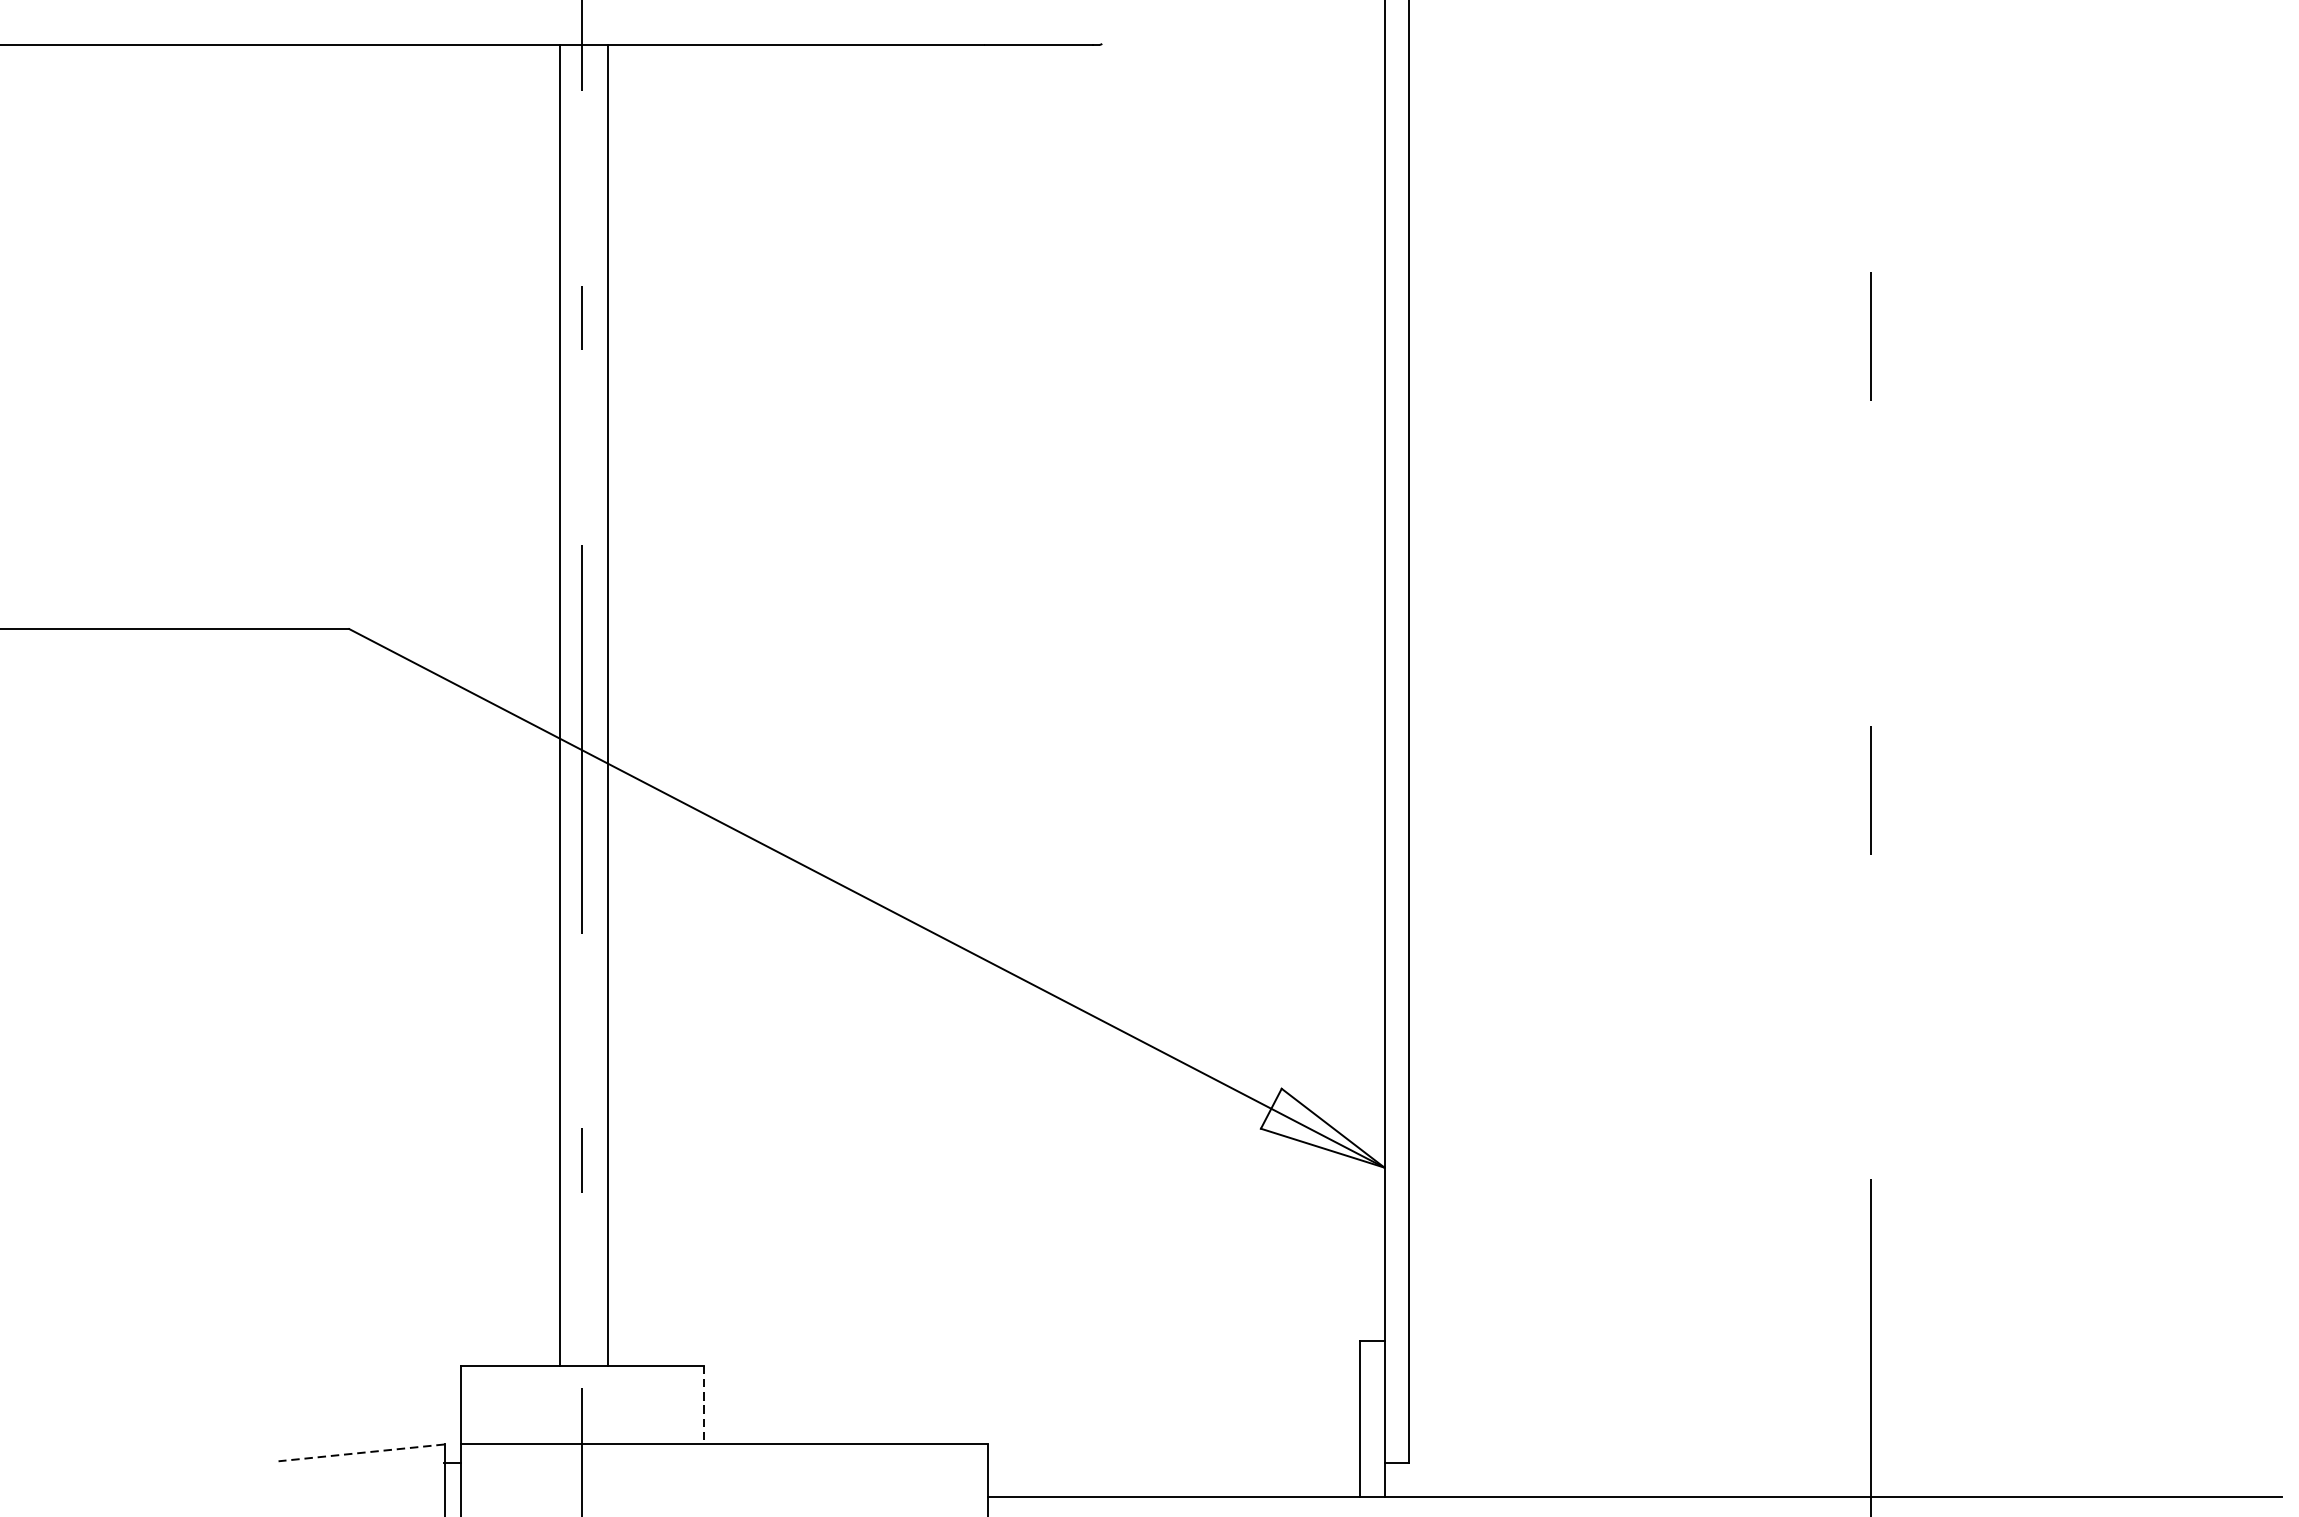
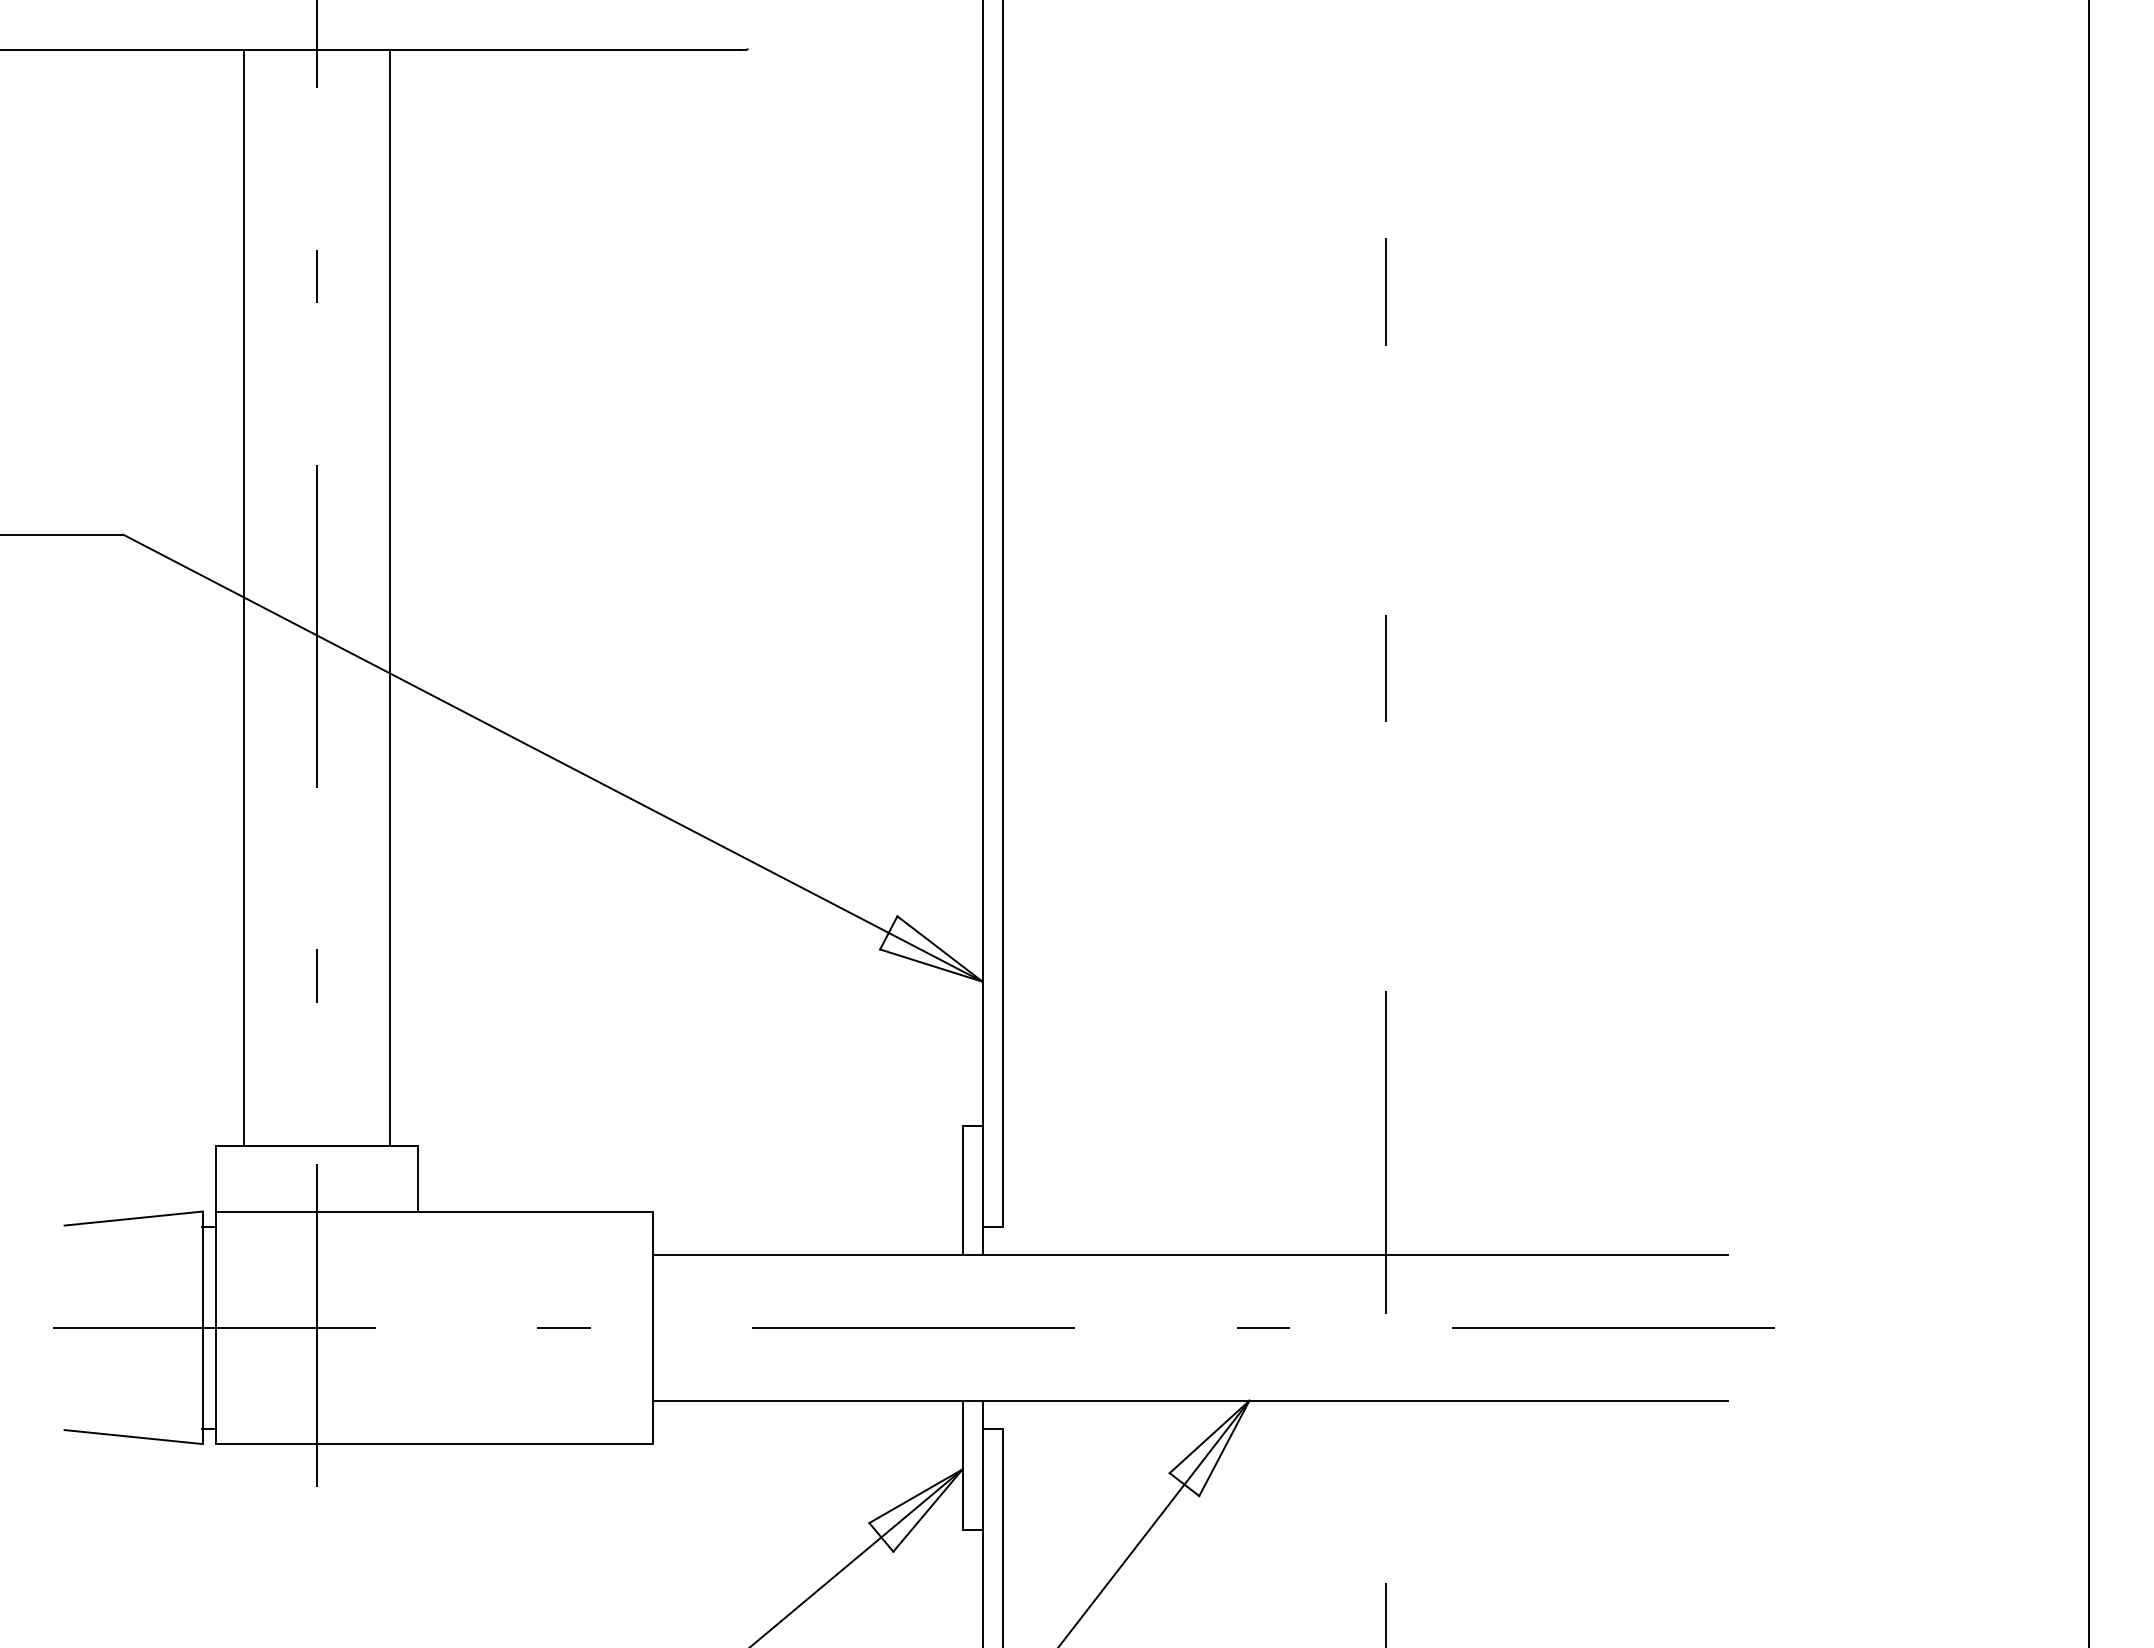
line: (559, 704) -> (243, 597), moved
line: (607, 704) -> (389, 597), moved
line: (703, 1404) -> (417, 1178), dashed -> solid
line: (361, 1452) -> (133, 1218), dashed -> solid

